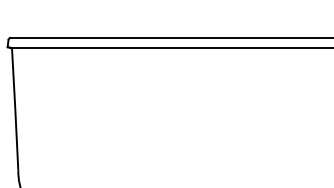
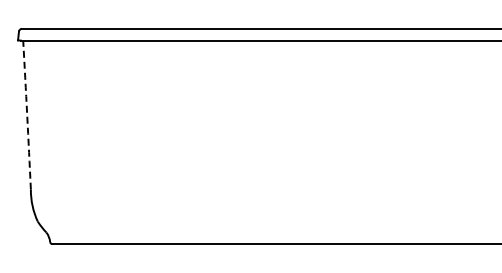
arc: (15, 109) -> (27, 115), solid -> dashed

